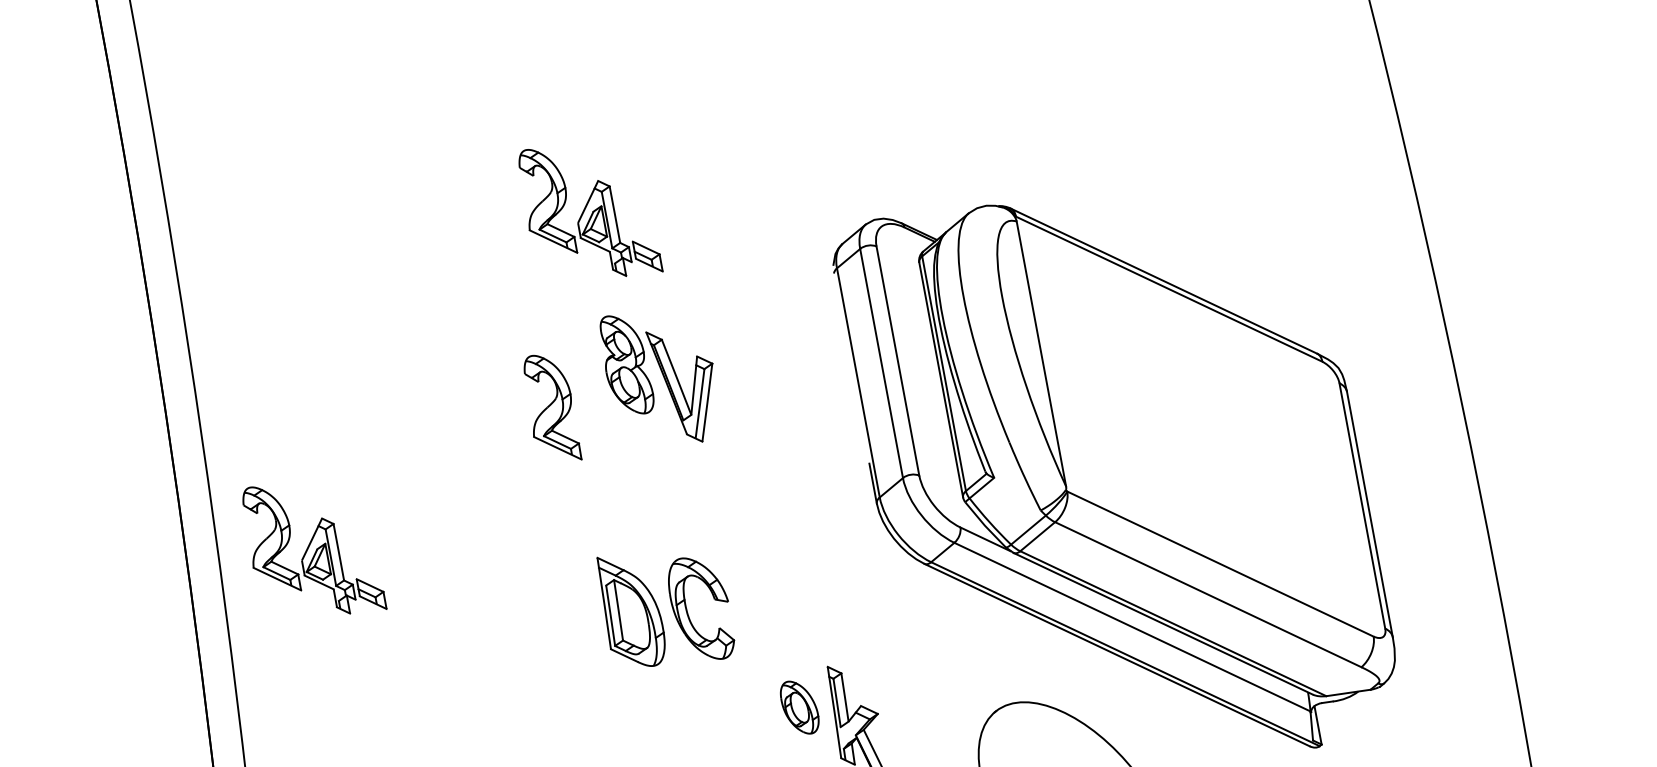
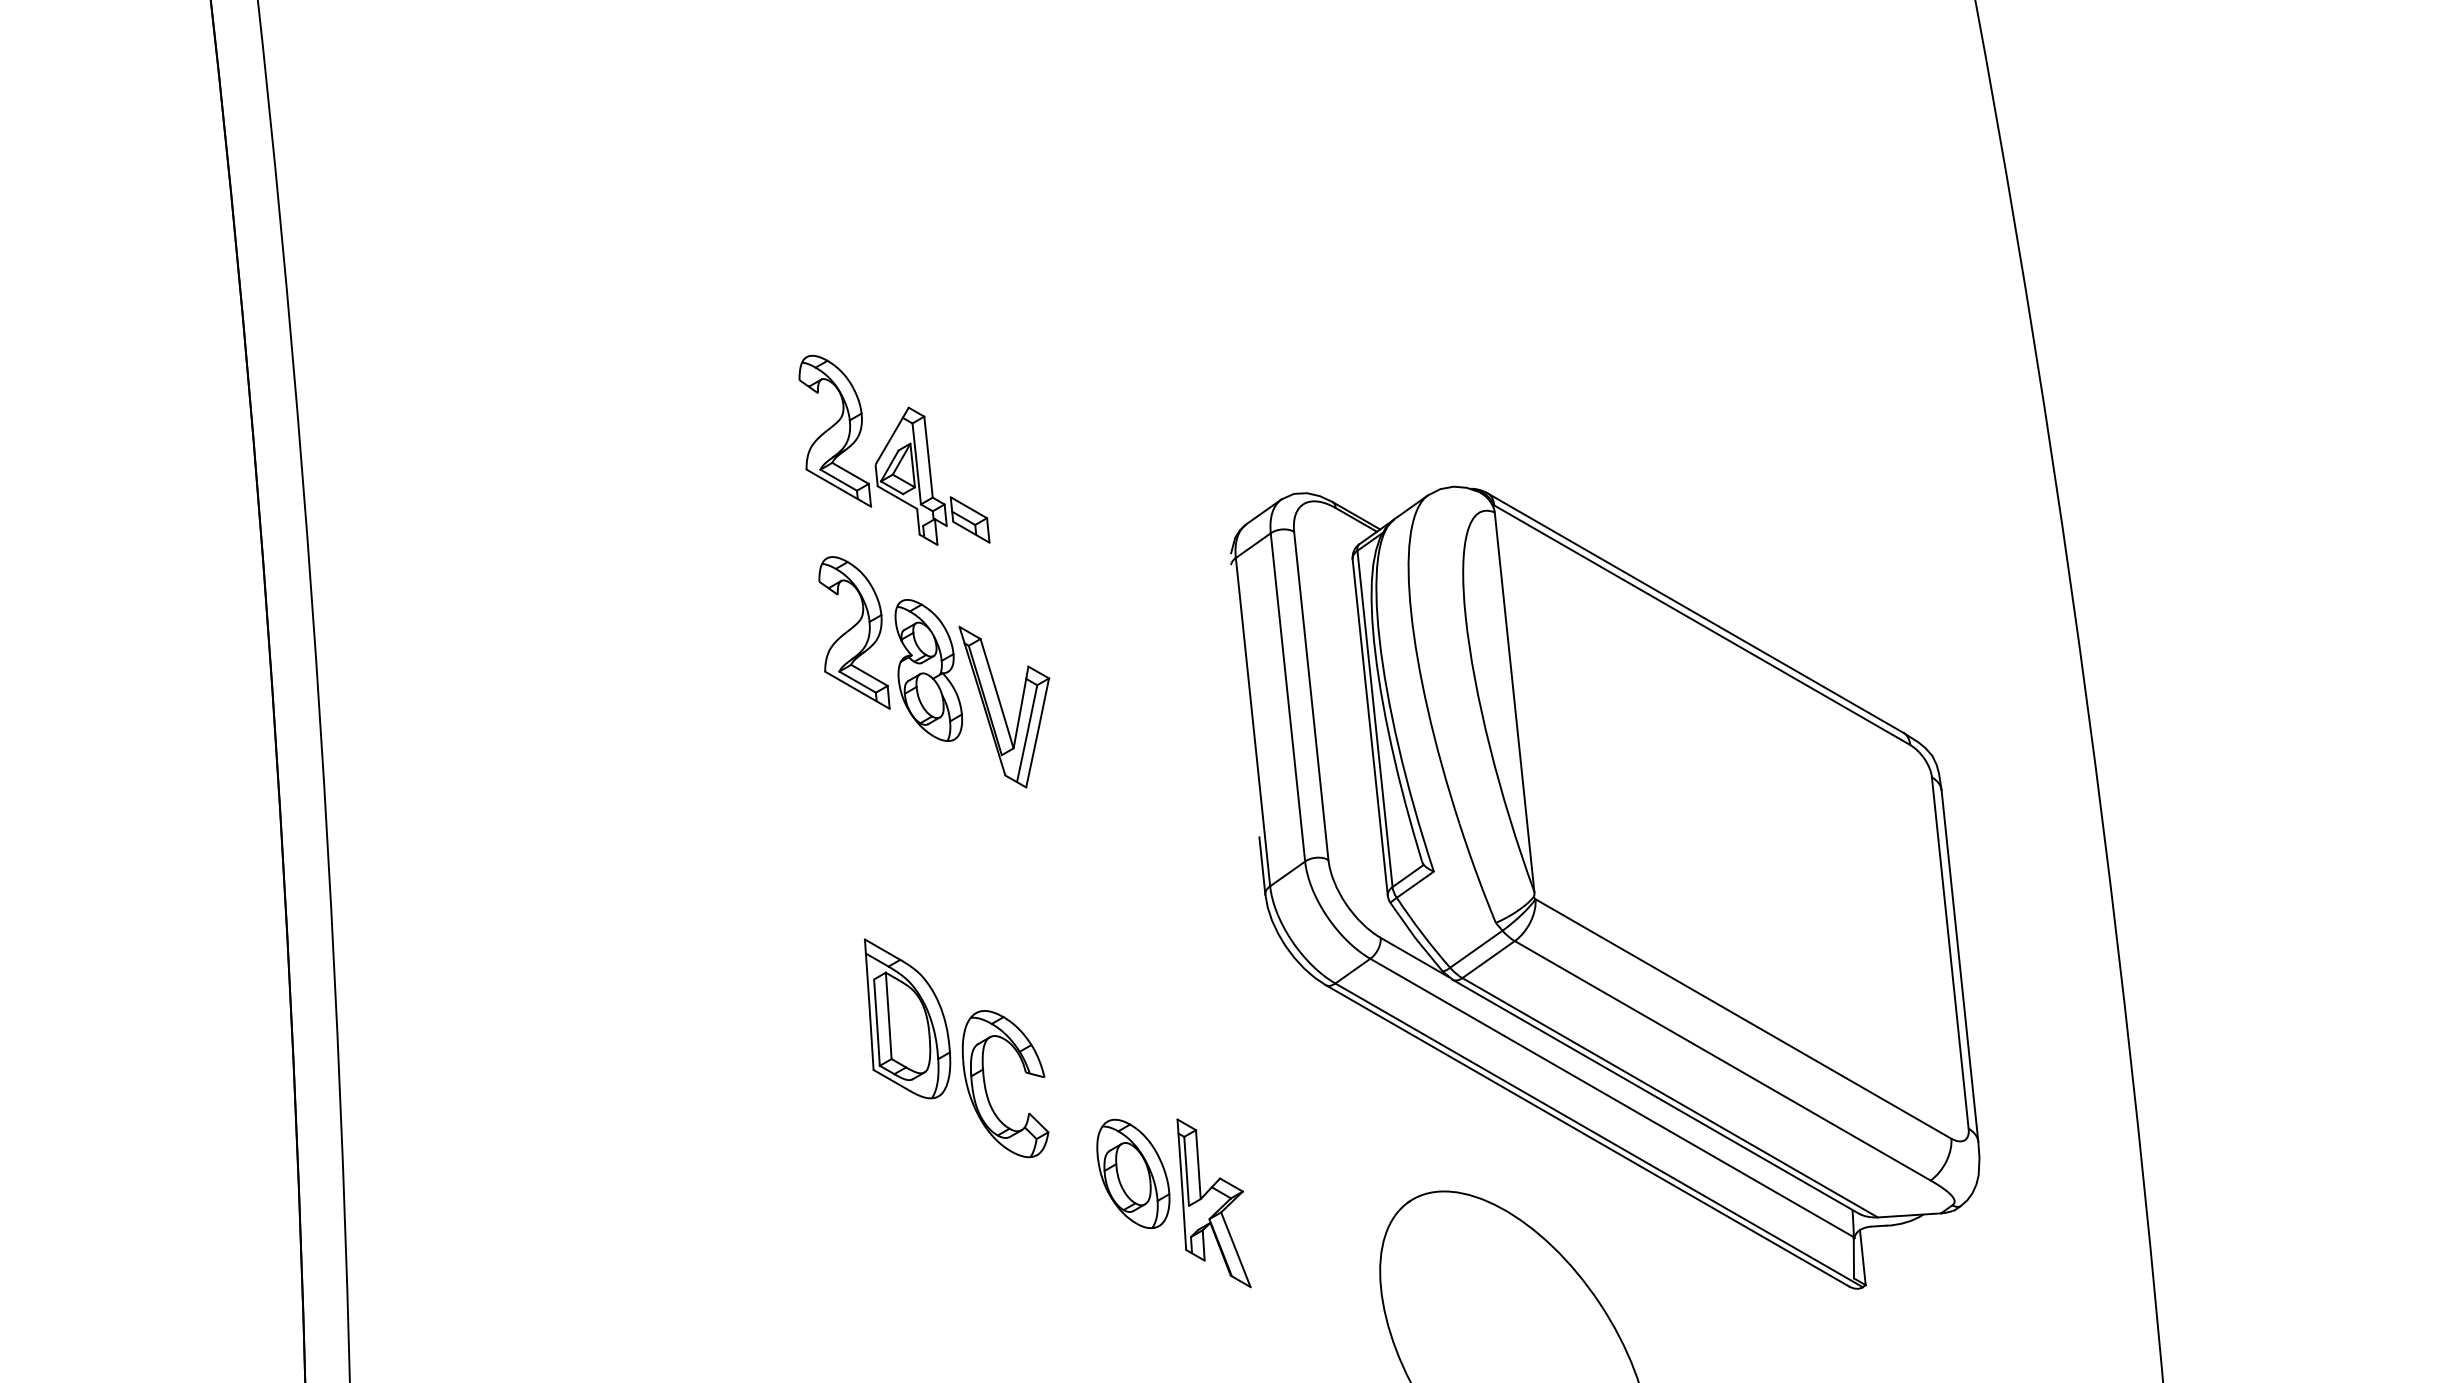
part: (552, 407) -> (854, 632), moved
part: (314, 548) -> (466, 894), removed
part: (687, 612) -> (986, 1087), moved
part: (799, 707) -> (1133, 1173), size x1.43

